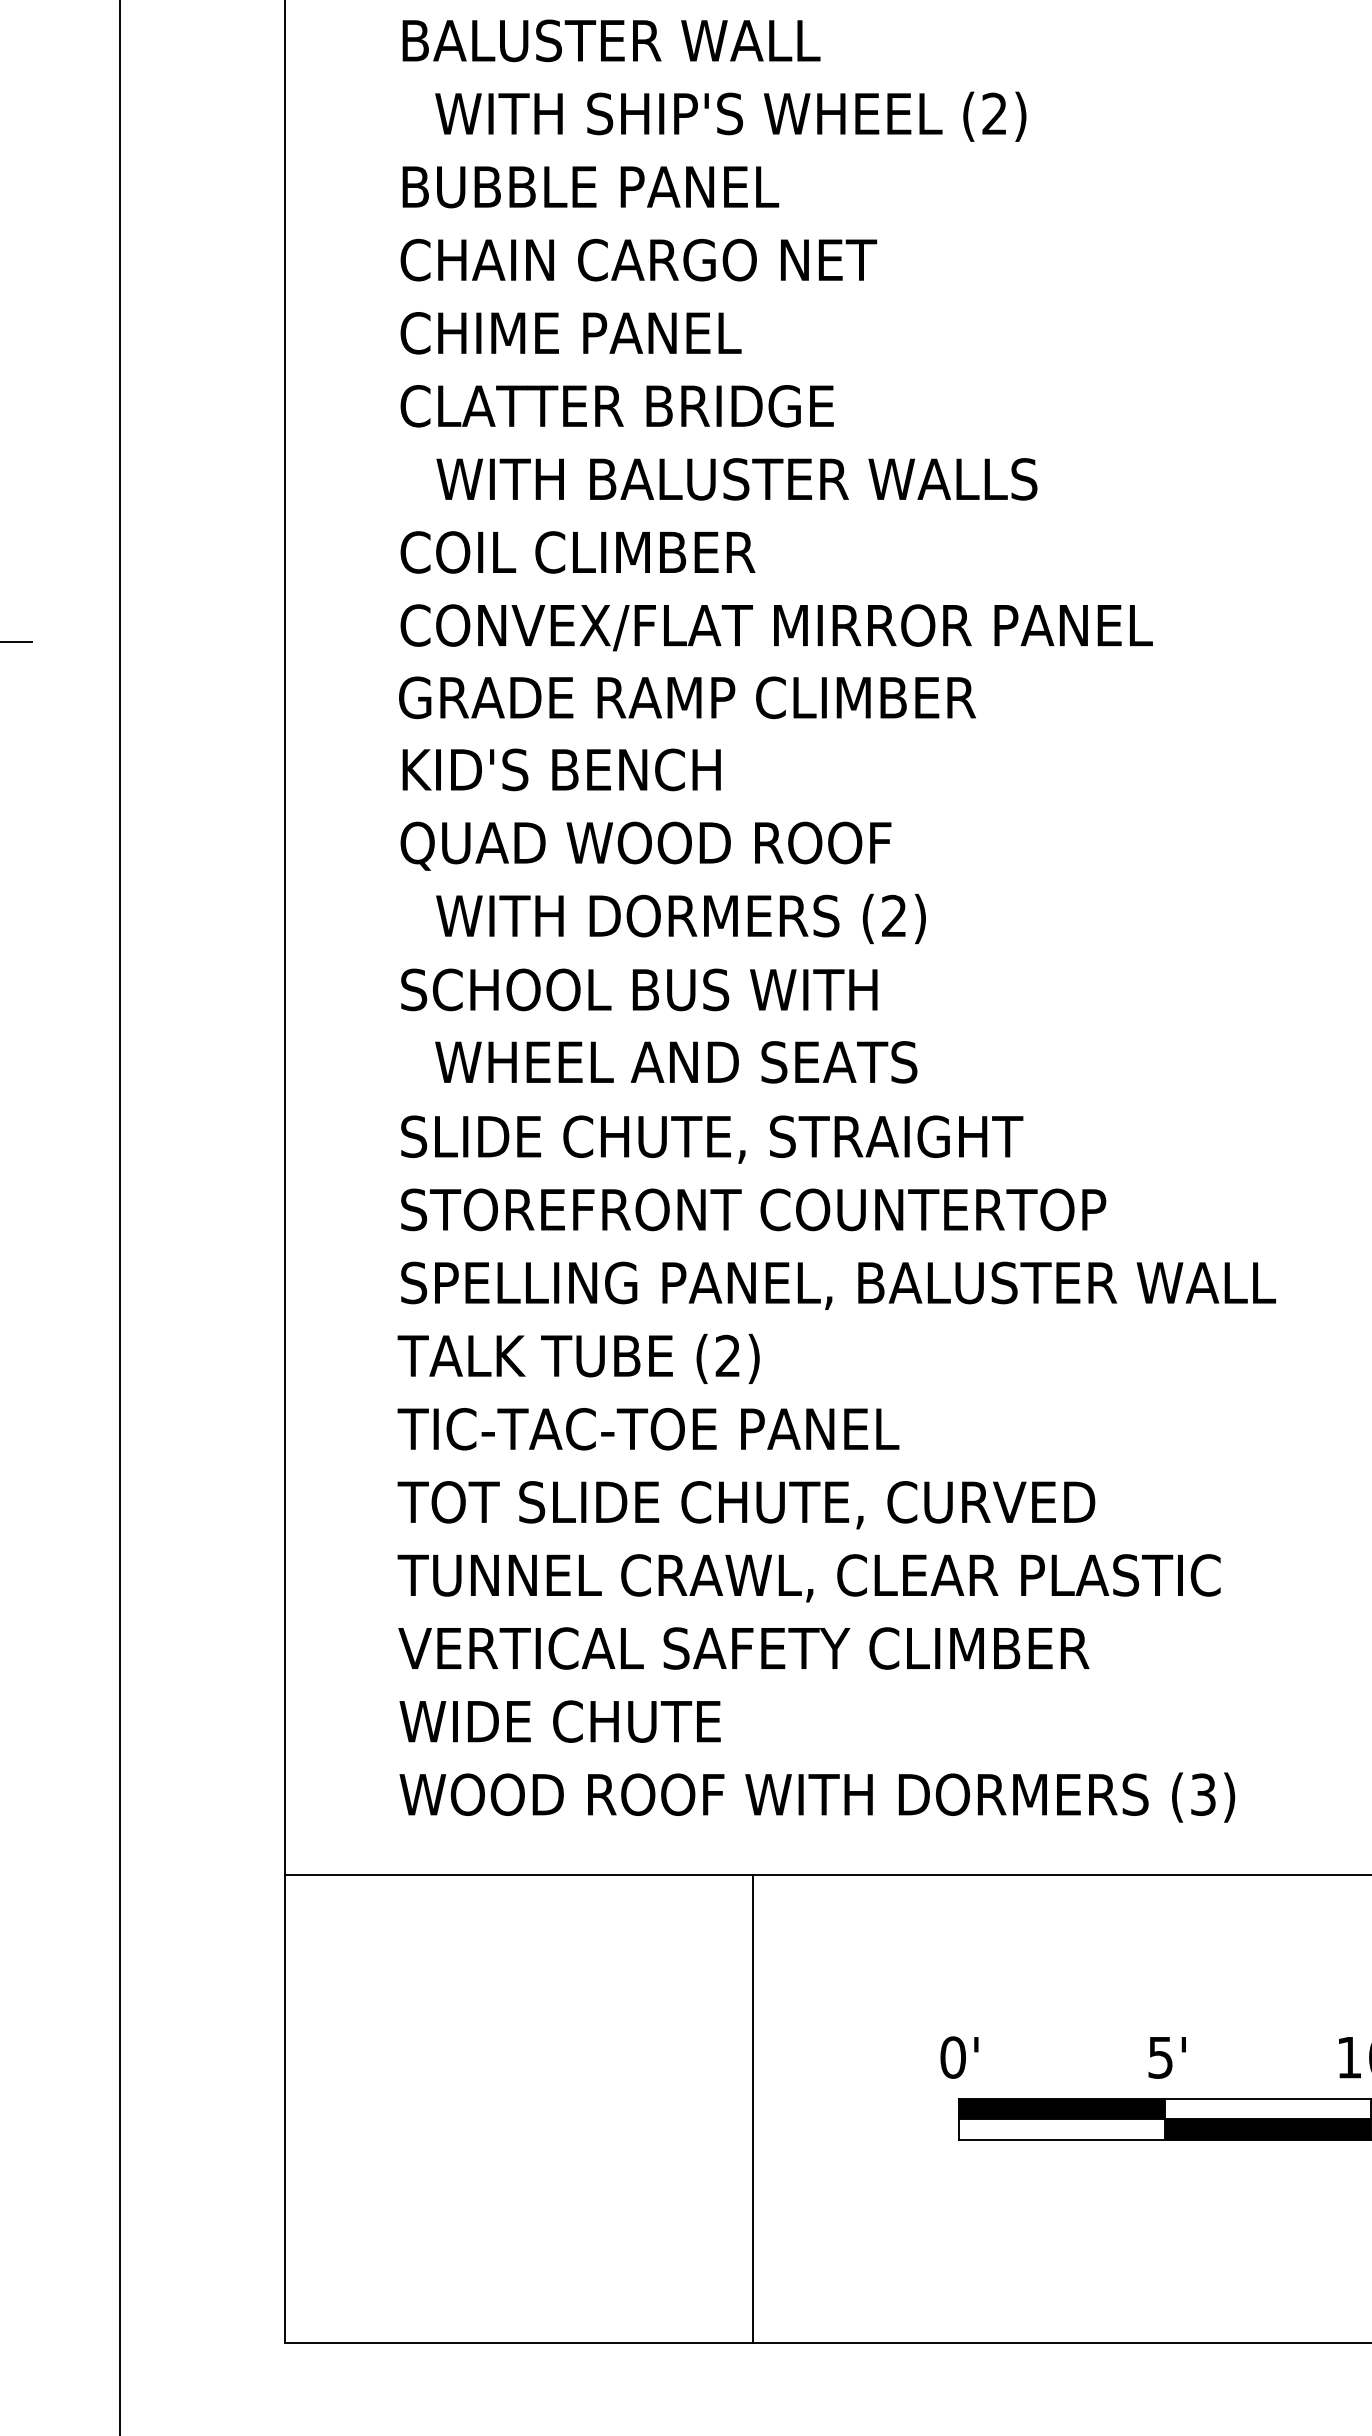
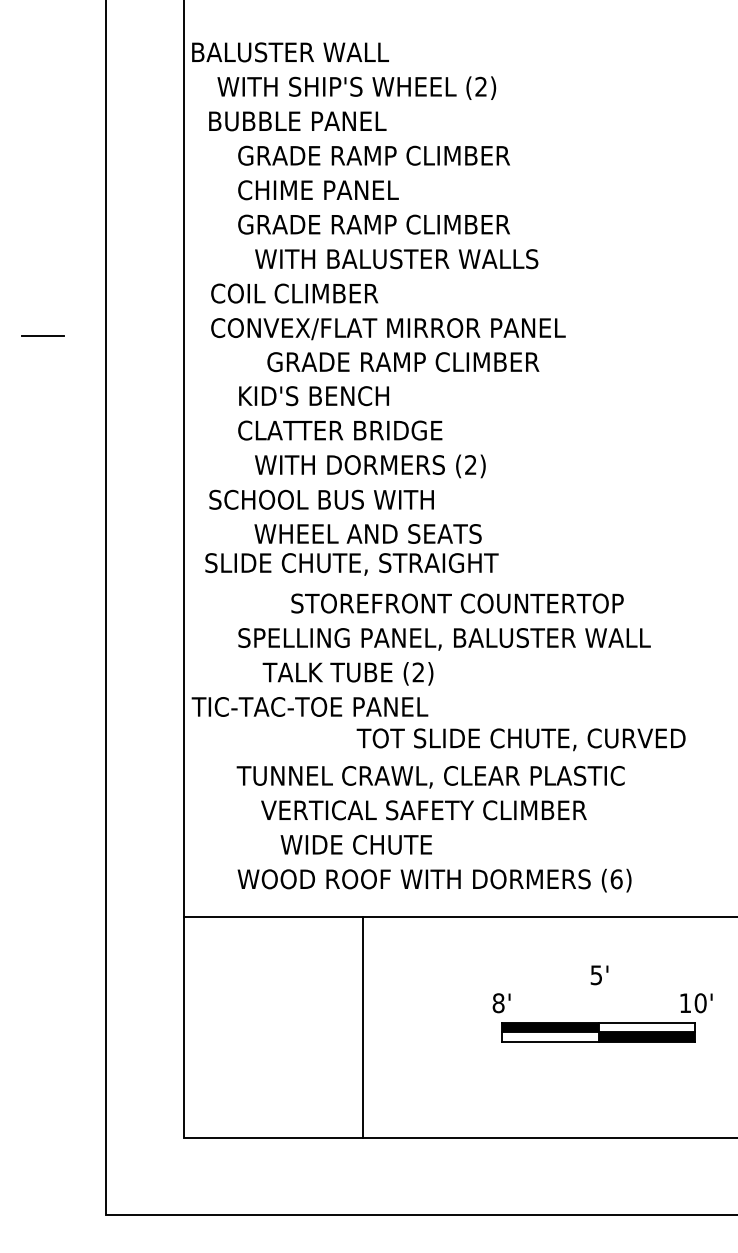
text: (611, 41) -> (290, 52), moved
text: (730, 115) -> (356, 87), moved
text: (590, 187) -> (297, 121), moved
text: (698, 259) -> (378, 155), CHAIN CARGO NET -> GRADE RAMP CLIMBER
text: (698, 405) -> (378, 224), CLATTER BRIDGE -> GRADE RAMP CLIMBER
text: (577, 552) -> (294, 293), moved
text: (776, 628) -> (388, 329), moved
text: (687, 698) -> (403, 362), moved
text: (651, 844) -> (356, 431), QUAD WOOD ROOF -> CLATTER BRIDGE
text: (638, 989) -> (321, 499), moved
text: (711, 1139) -> (351, 564), moved
text: (753, 1209) -> (457, 603), moved
text: (577, 1358) -> (347, 673), moved
text: (647, 1428) -> (309, 706), moved
text: (745, 1504) -> (520, 739), moved
text: (742, 1648) -> (423, 810), moved
text: (558, 1720) -> (355, 844), moved
text: (1203, 1795) -> (616, 879), (3) -> (6)
text: (952, 2056) -> (498, 1002), 0' -> 8'
text: (1167, 2058) -> (599, 975), moved
line: (753, 2109) -> (363, 1027), moved

